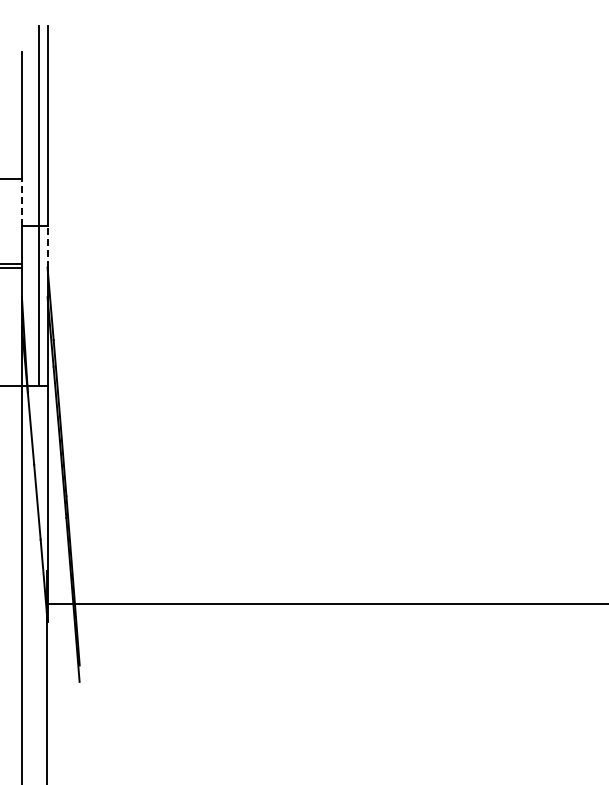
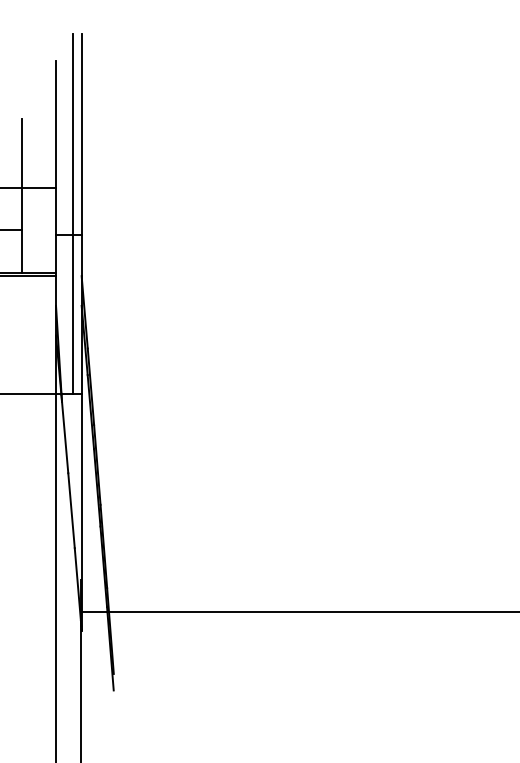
line: (21, 202) -> (55, 211), dashed -> solid
line: (47, 247) -> (81, 256), dashed -> solid

